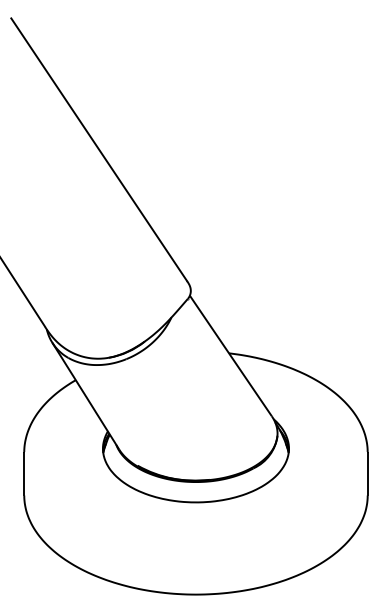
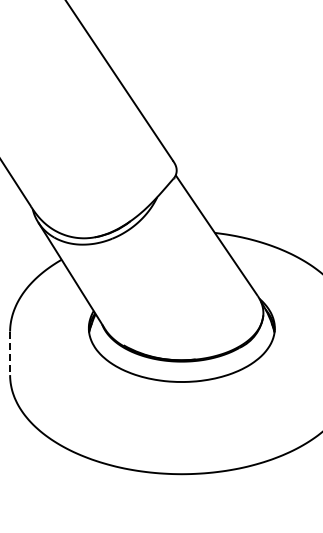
line: (24, 474) -> (10, 354), solid -> dashed

